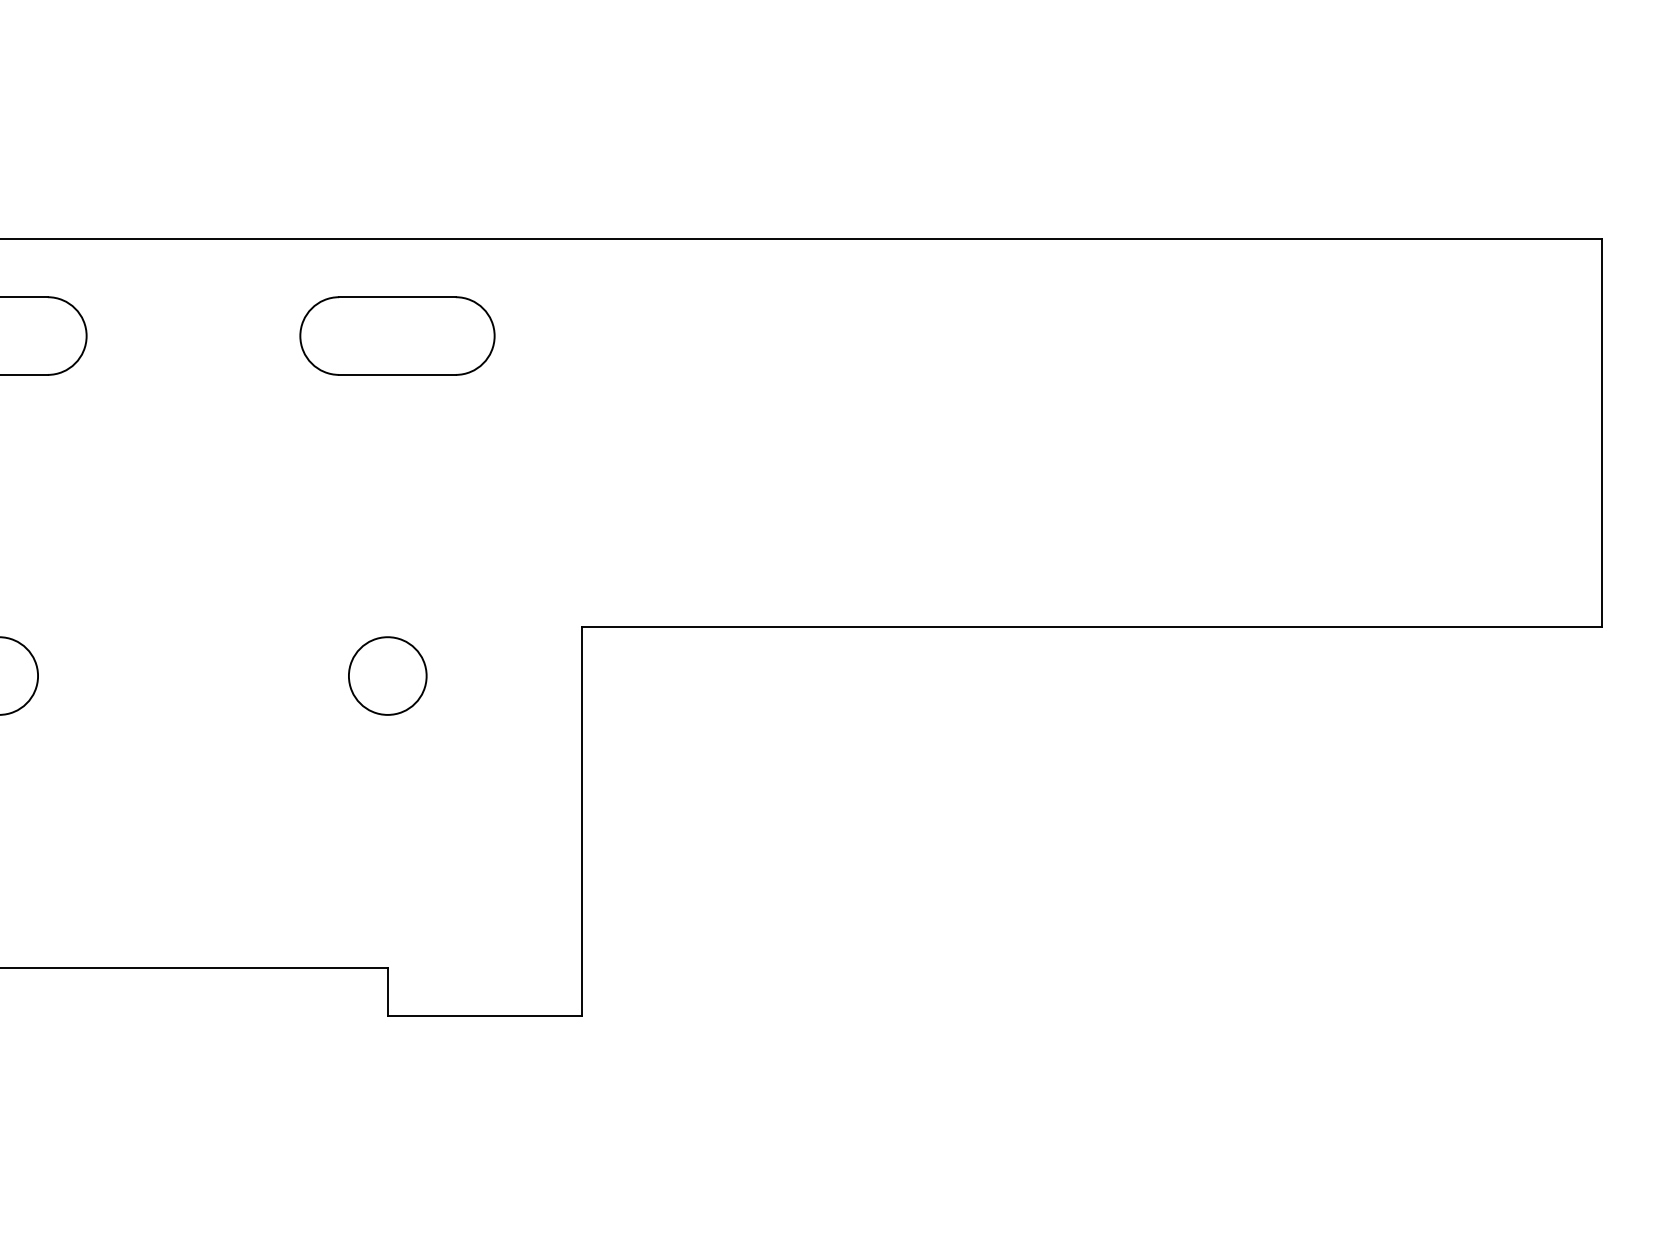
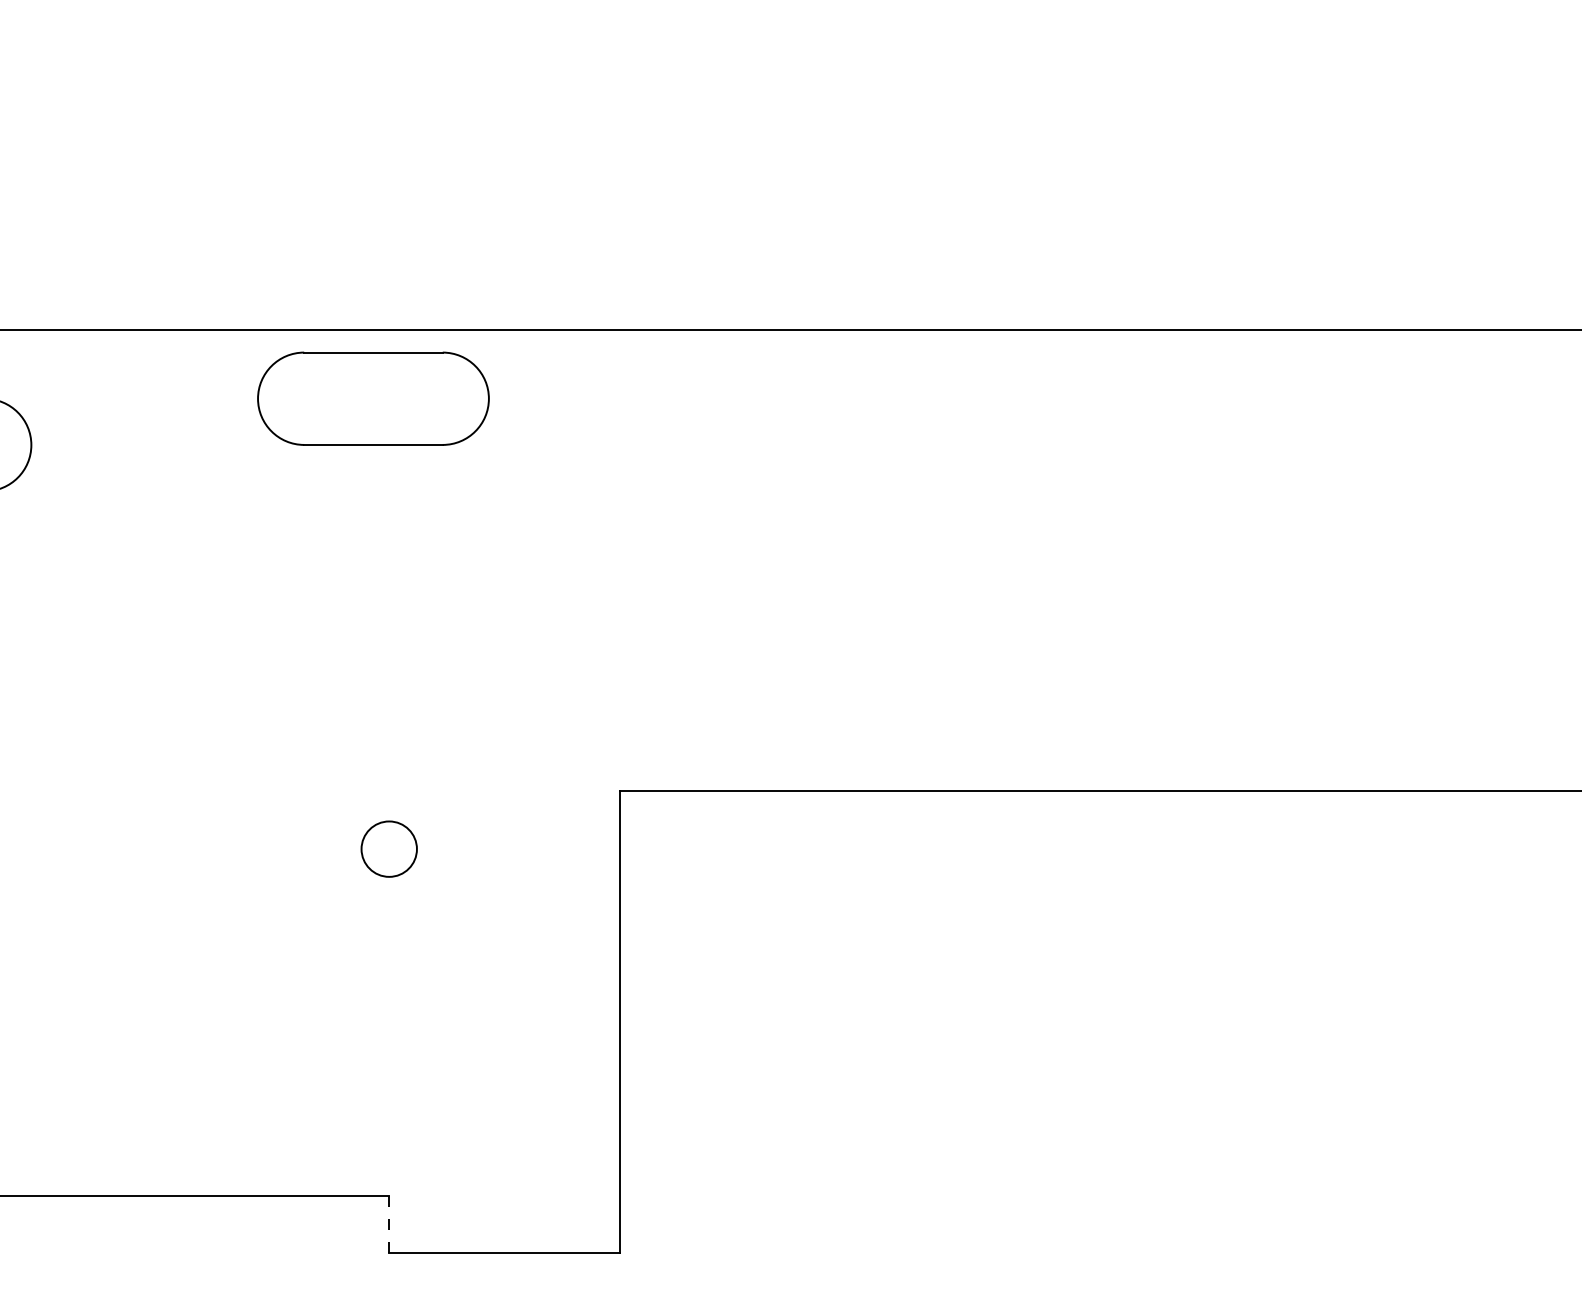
part: (397, 335) -> (373, 398), moved
circle: (387, 675) -> (388, 848), size x0.6
line: (387, 991) -> (388, 1224), solid -> dashed

